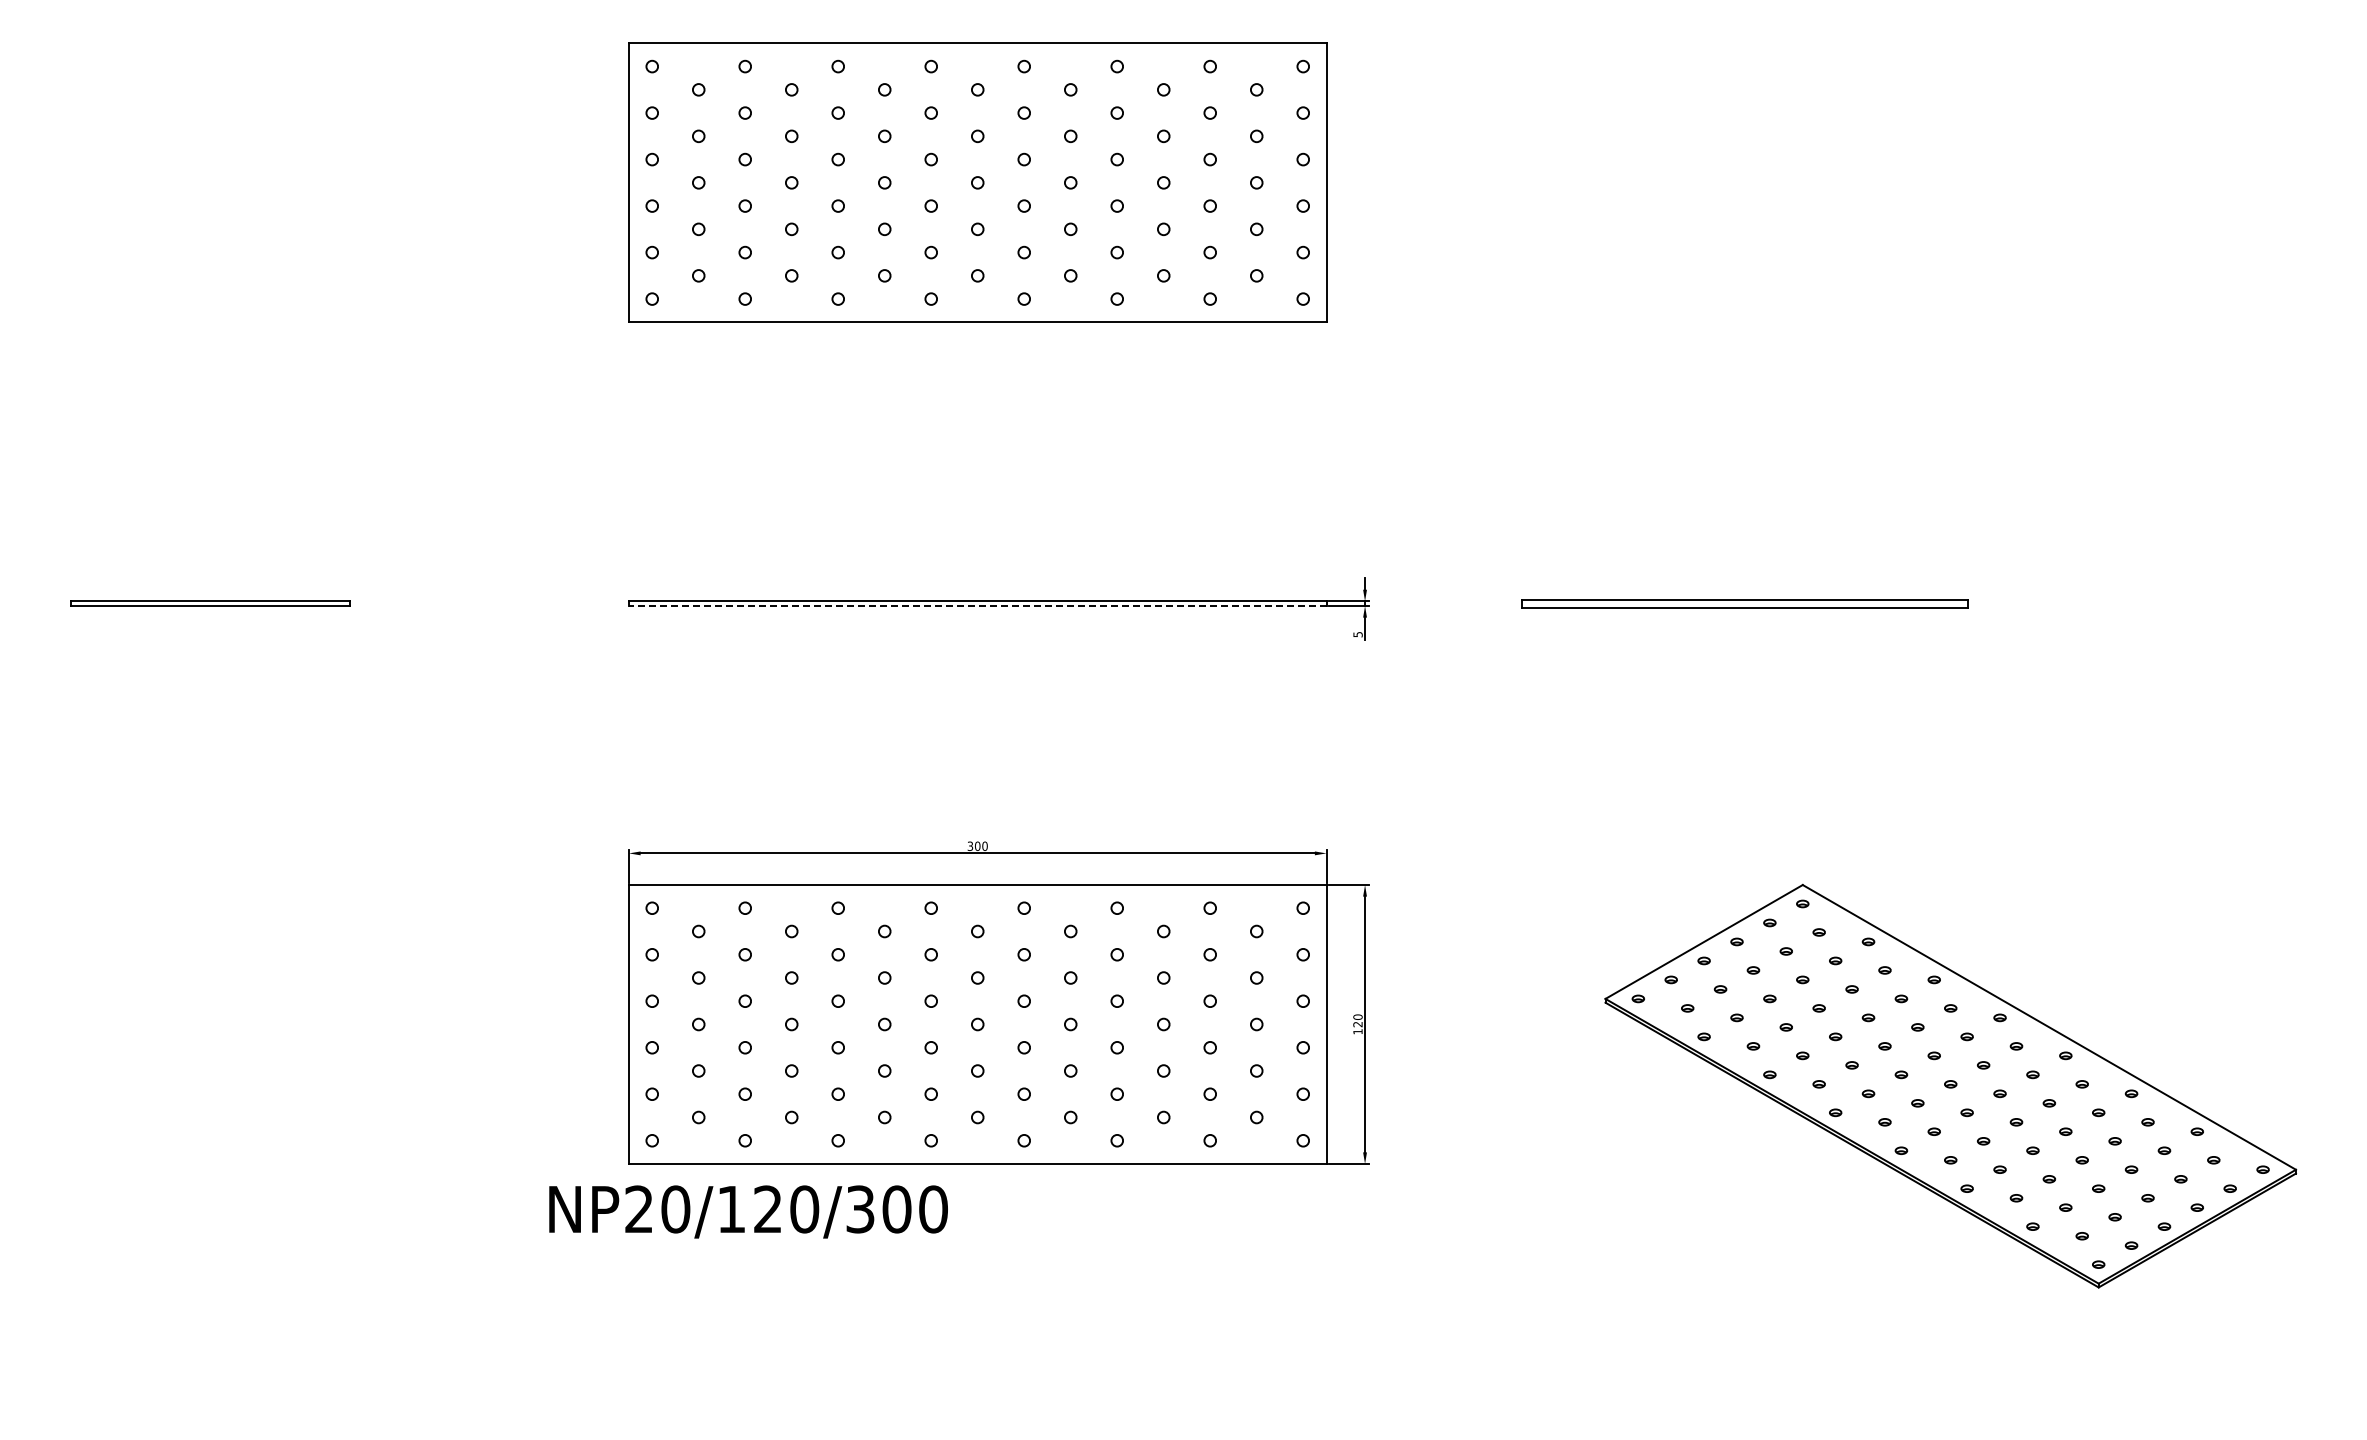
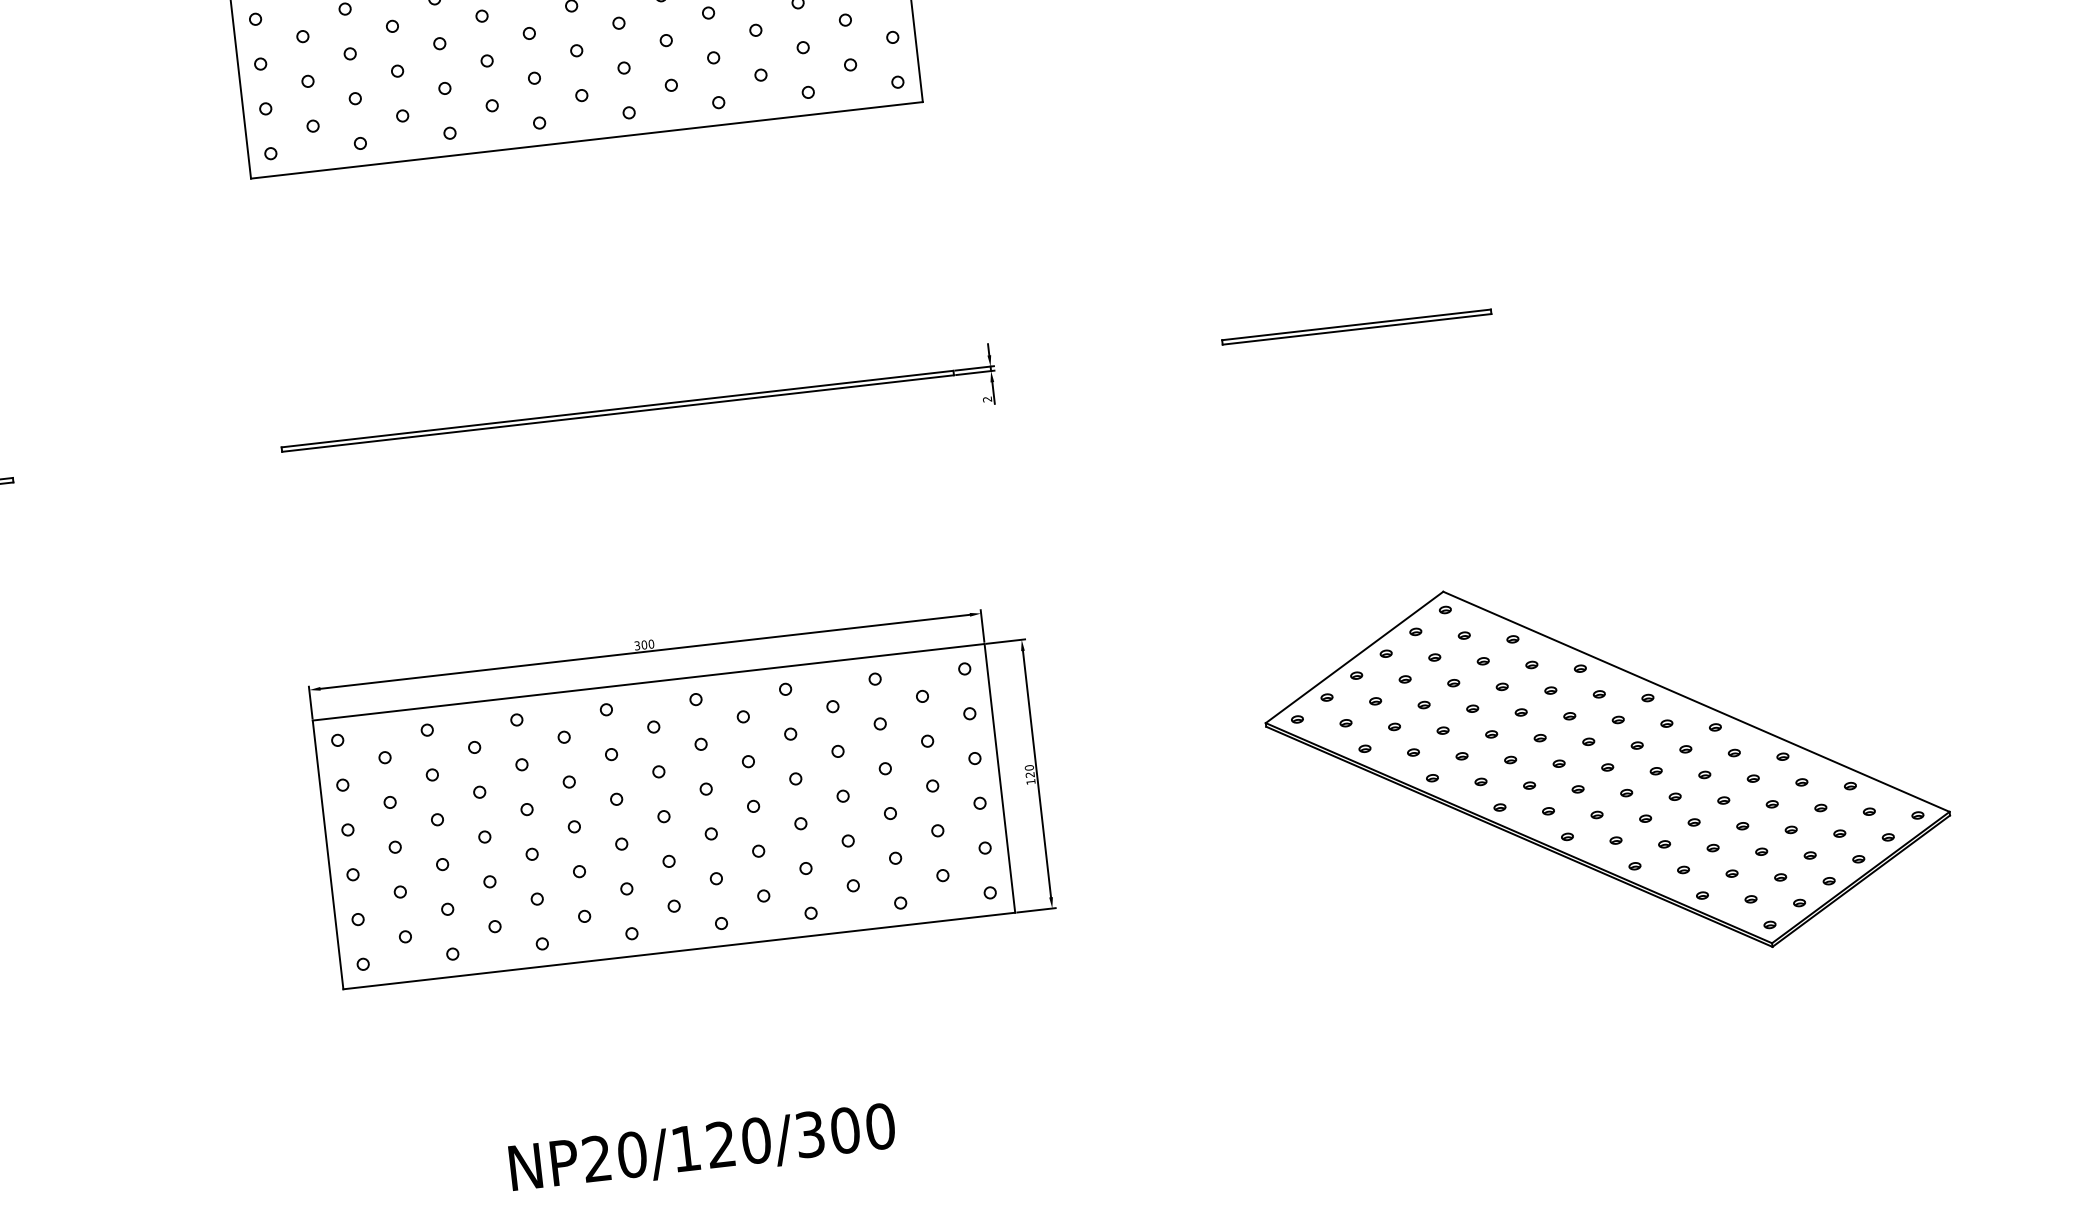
part: (1745, 603) -> (1357, 326), size x0.62
line: (977, 606) -> (617, 414), dashed -> solid
text: (1357, 634) -> (986, 399), 5 -> 2
text: (748, 1211) -> (702, 1148), moved

